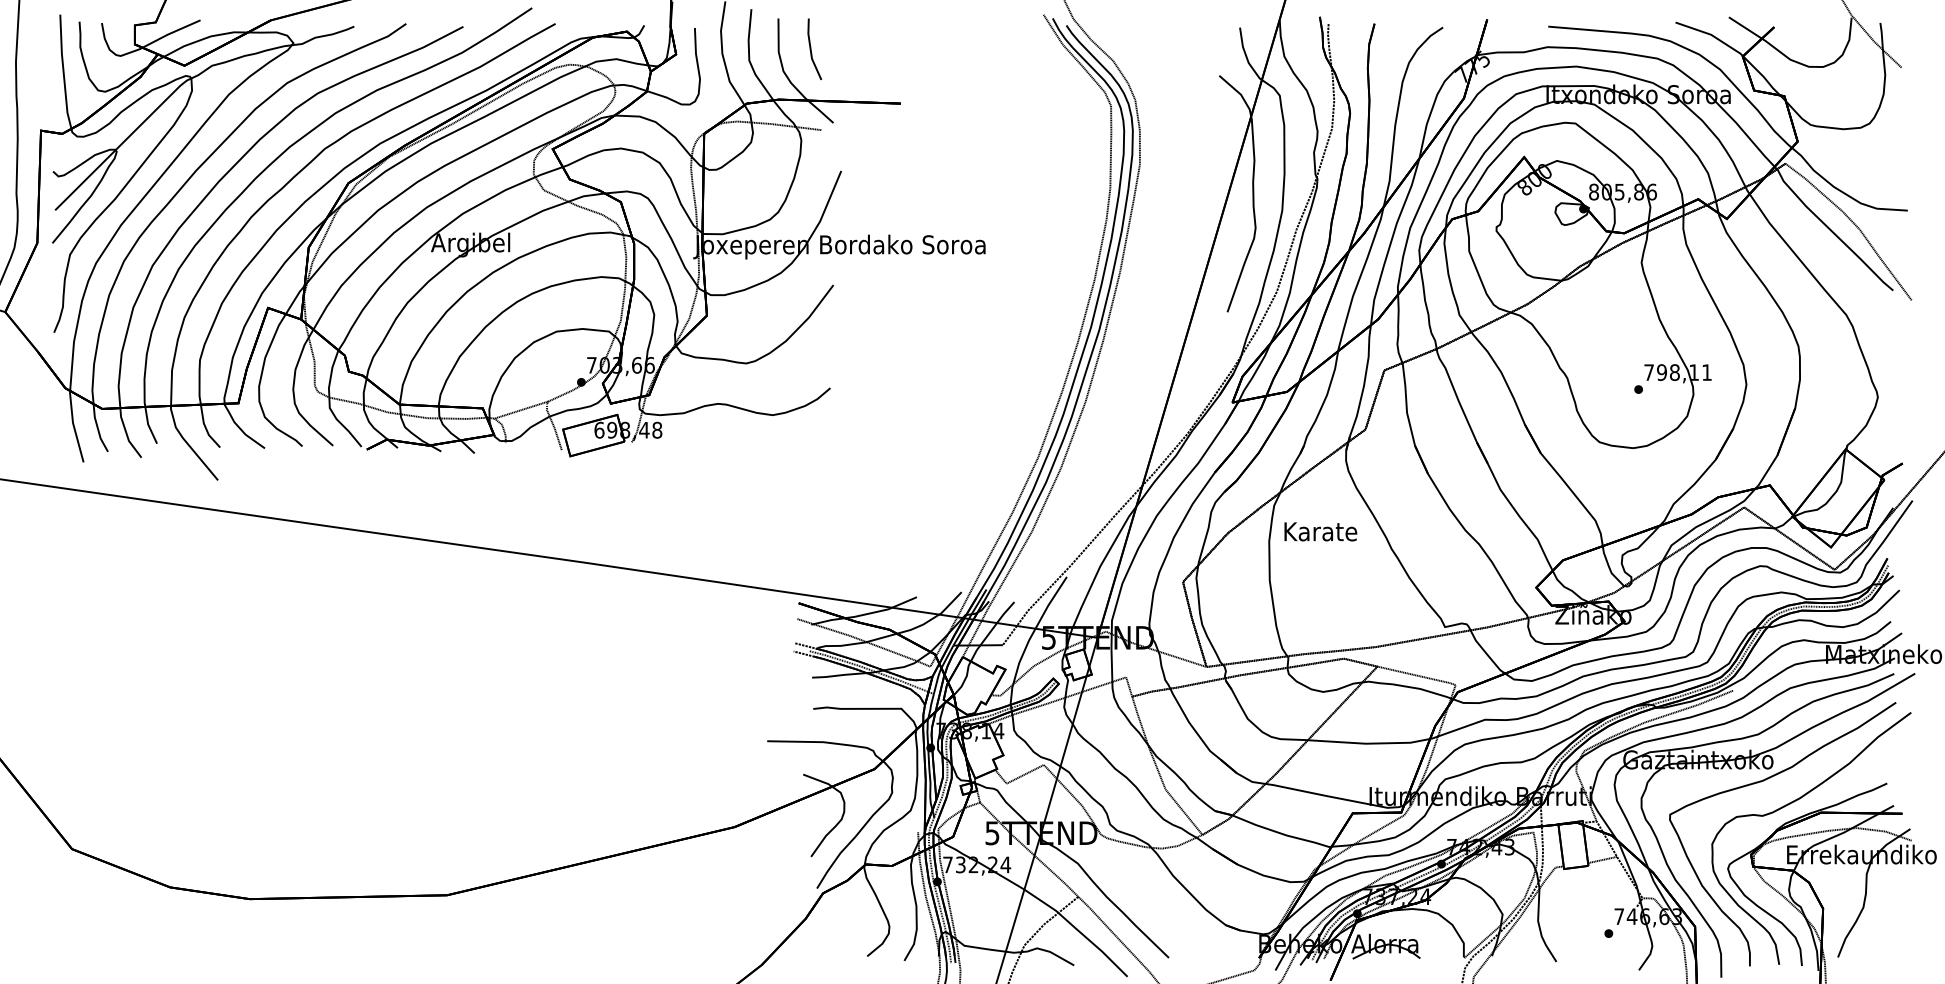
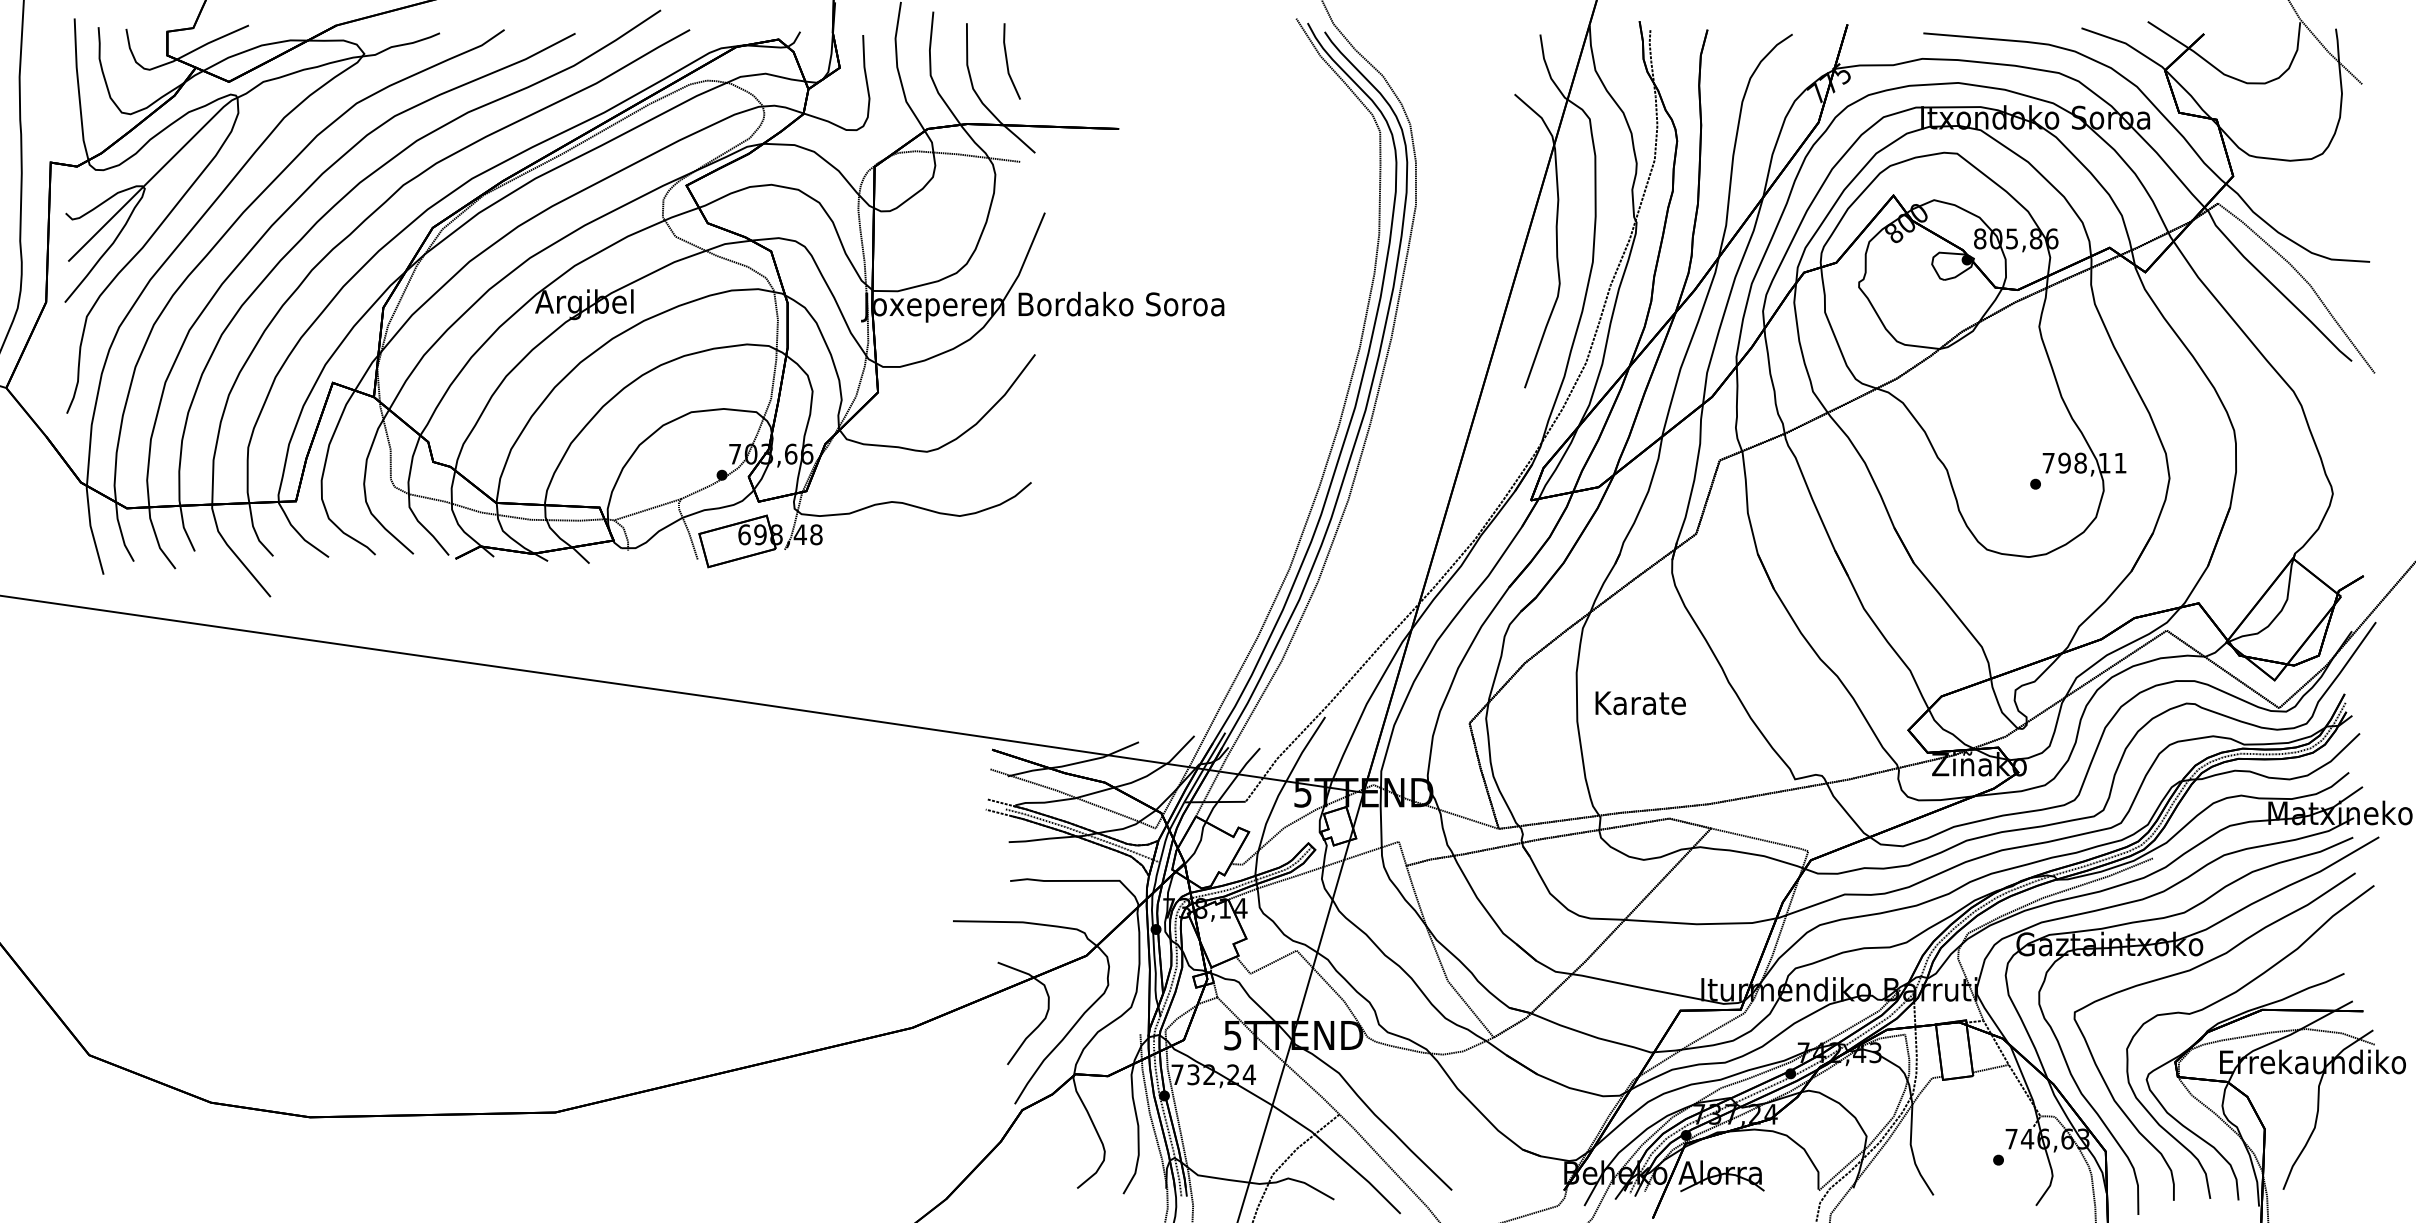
text: (1320, 531) -> (1640, 702), moved

